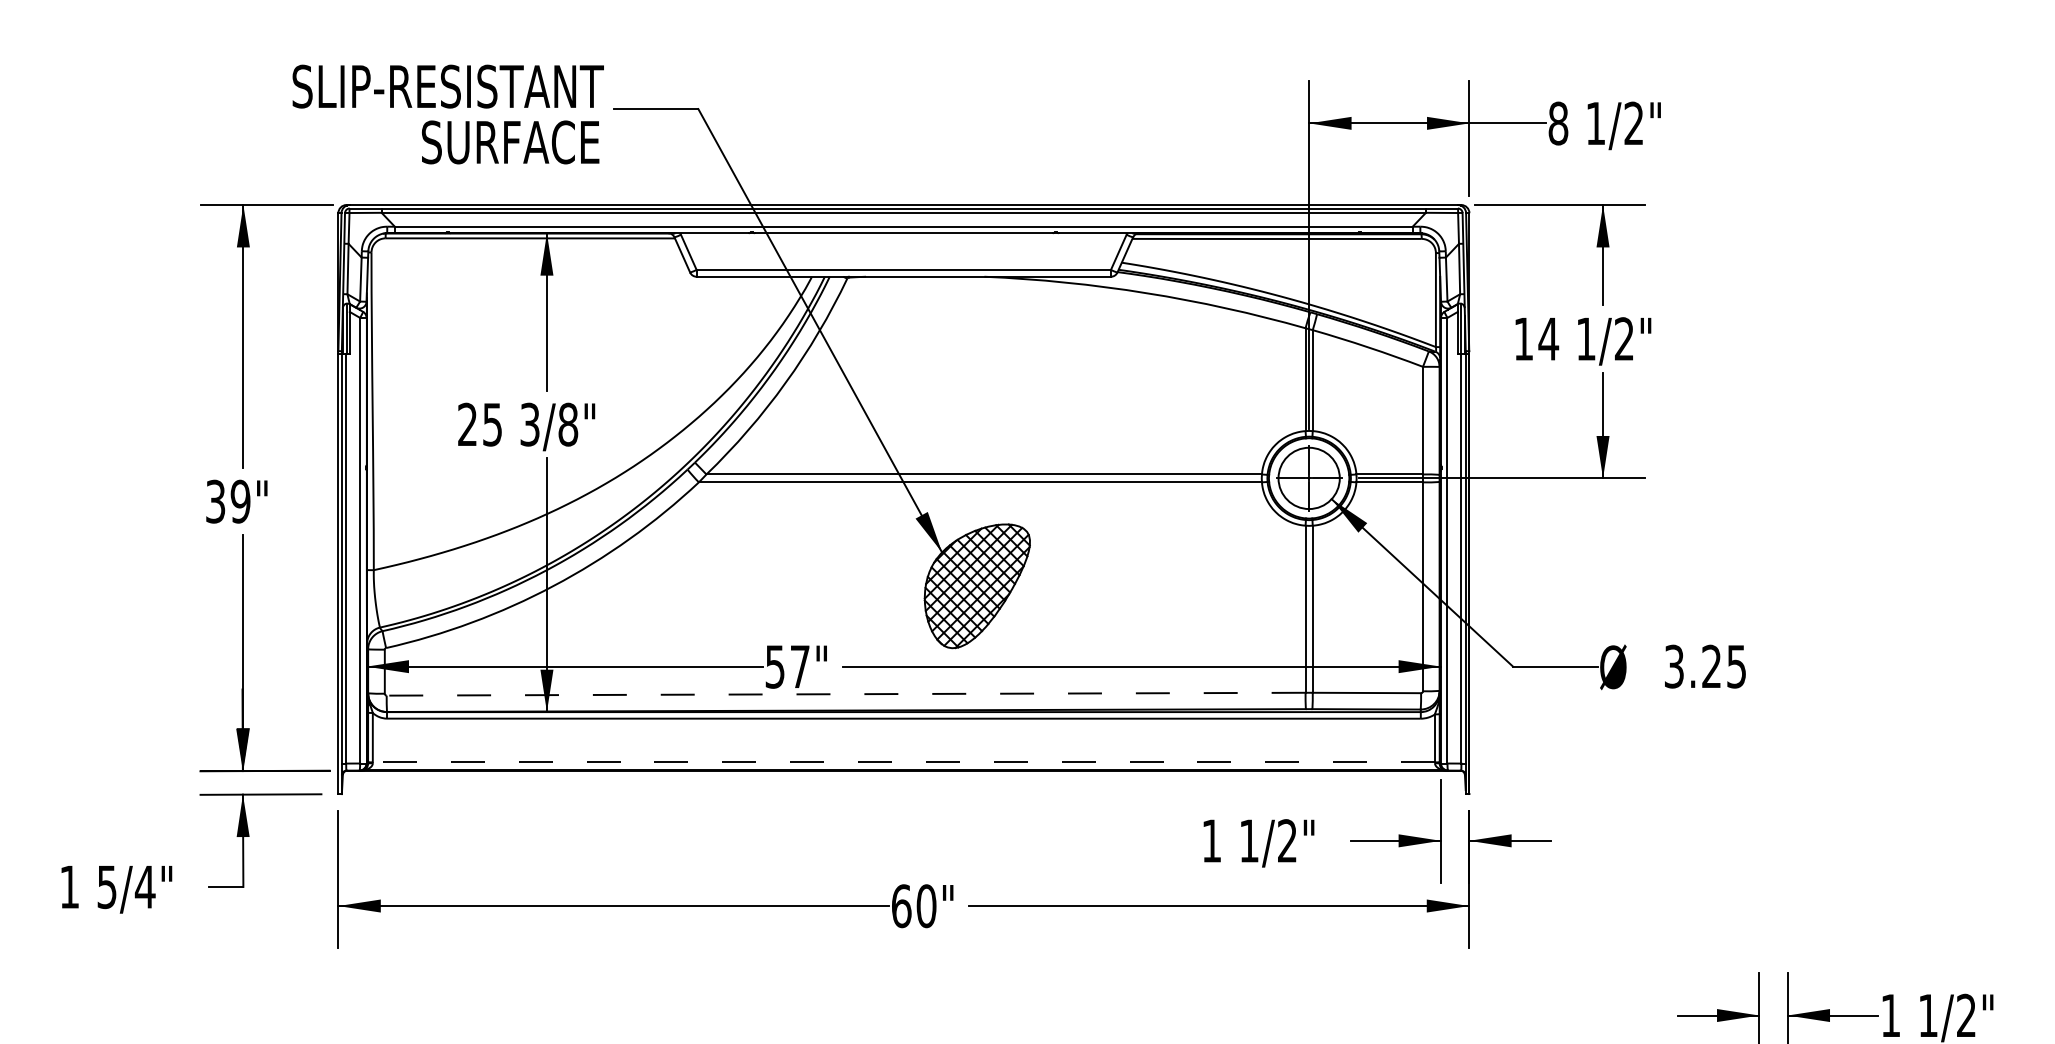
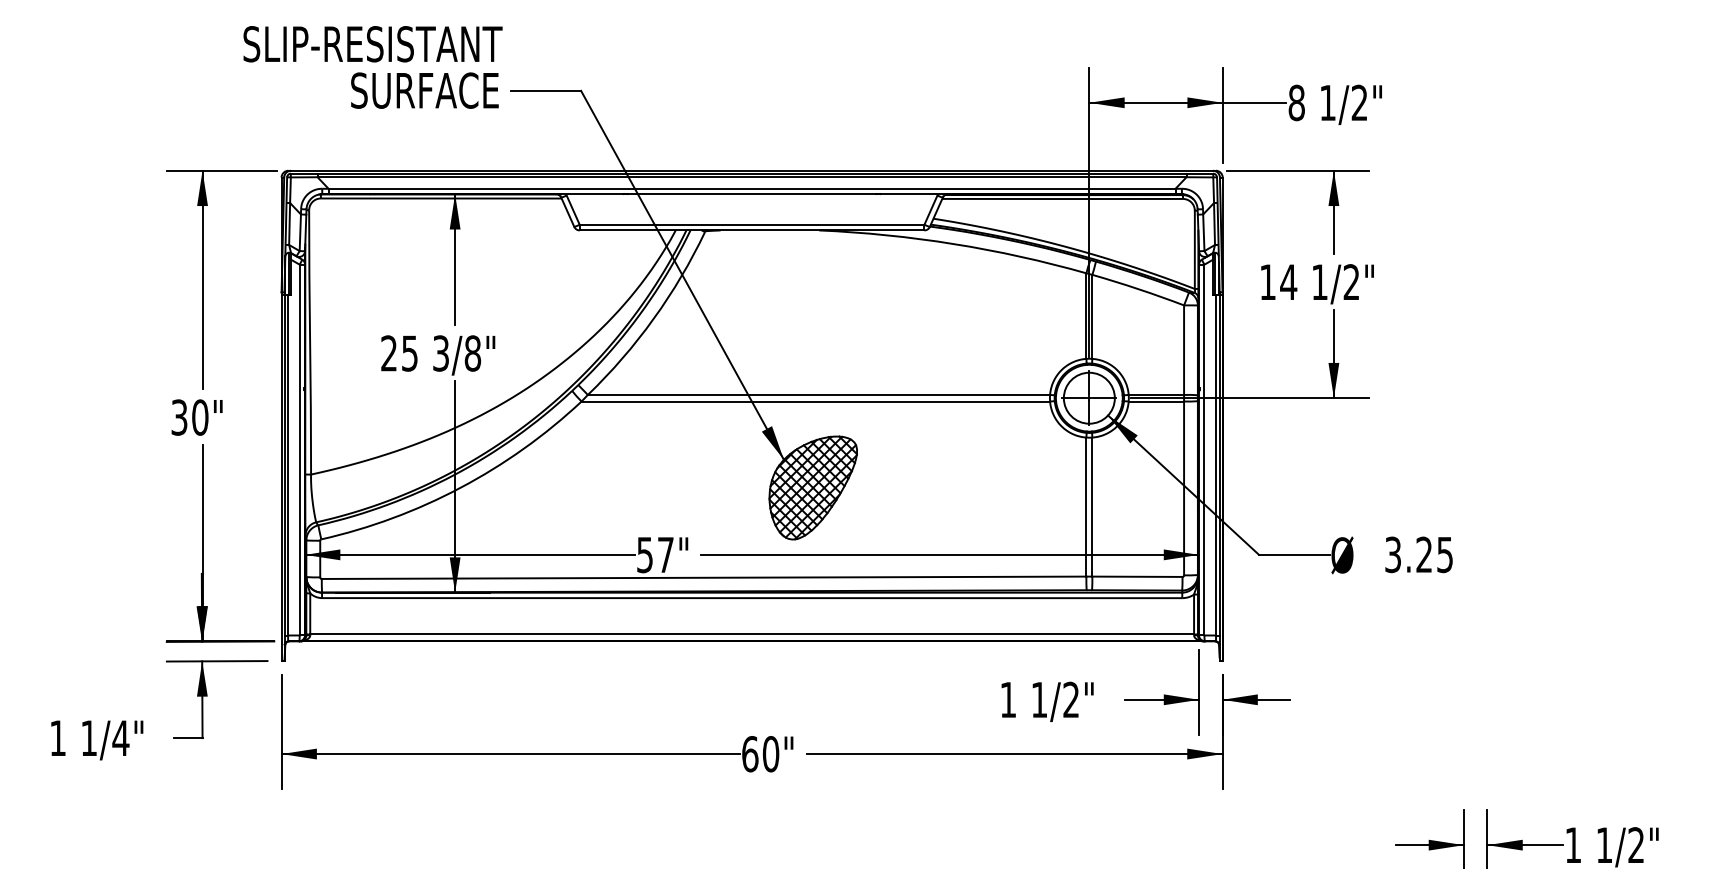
text: (447, 114) -> (372, 67), moved
text: (240, 501) -> (200, 417), 39" -> 30"
line: (845, 693) -> (703, 577), dashed -> solid
line: (904, 762) -> (752, 634), dashed -> solid
text: (106, 887) -> (88, 738), 5/4" -> 1/4"

